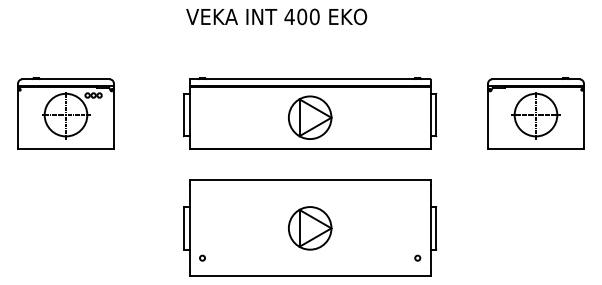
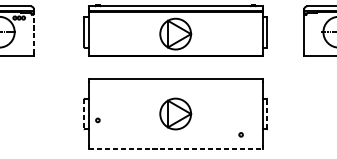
line: (113, 115) -> (33, 32), solid -> dashed
line: (436, 227) -> (266, 113), solid -> dashed
line: (183, 228) -> (84, 114), solid -> dashed
circle: (202, 257) -> (97, 119), moved
circle: (417, 257) -> (240, 134), moved
line: (310, 276) -> (175, 148), solid -> dashed

